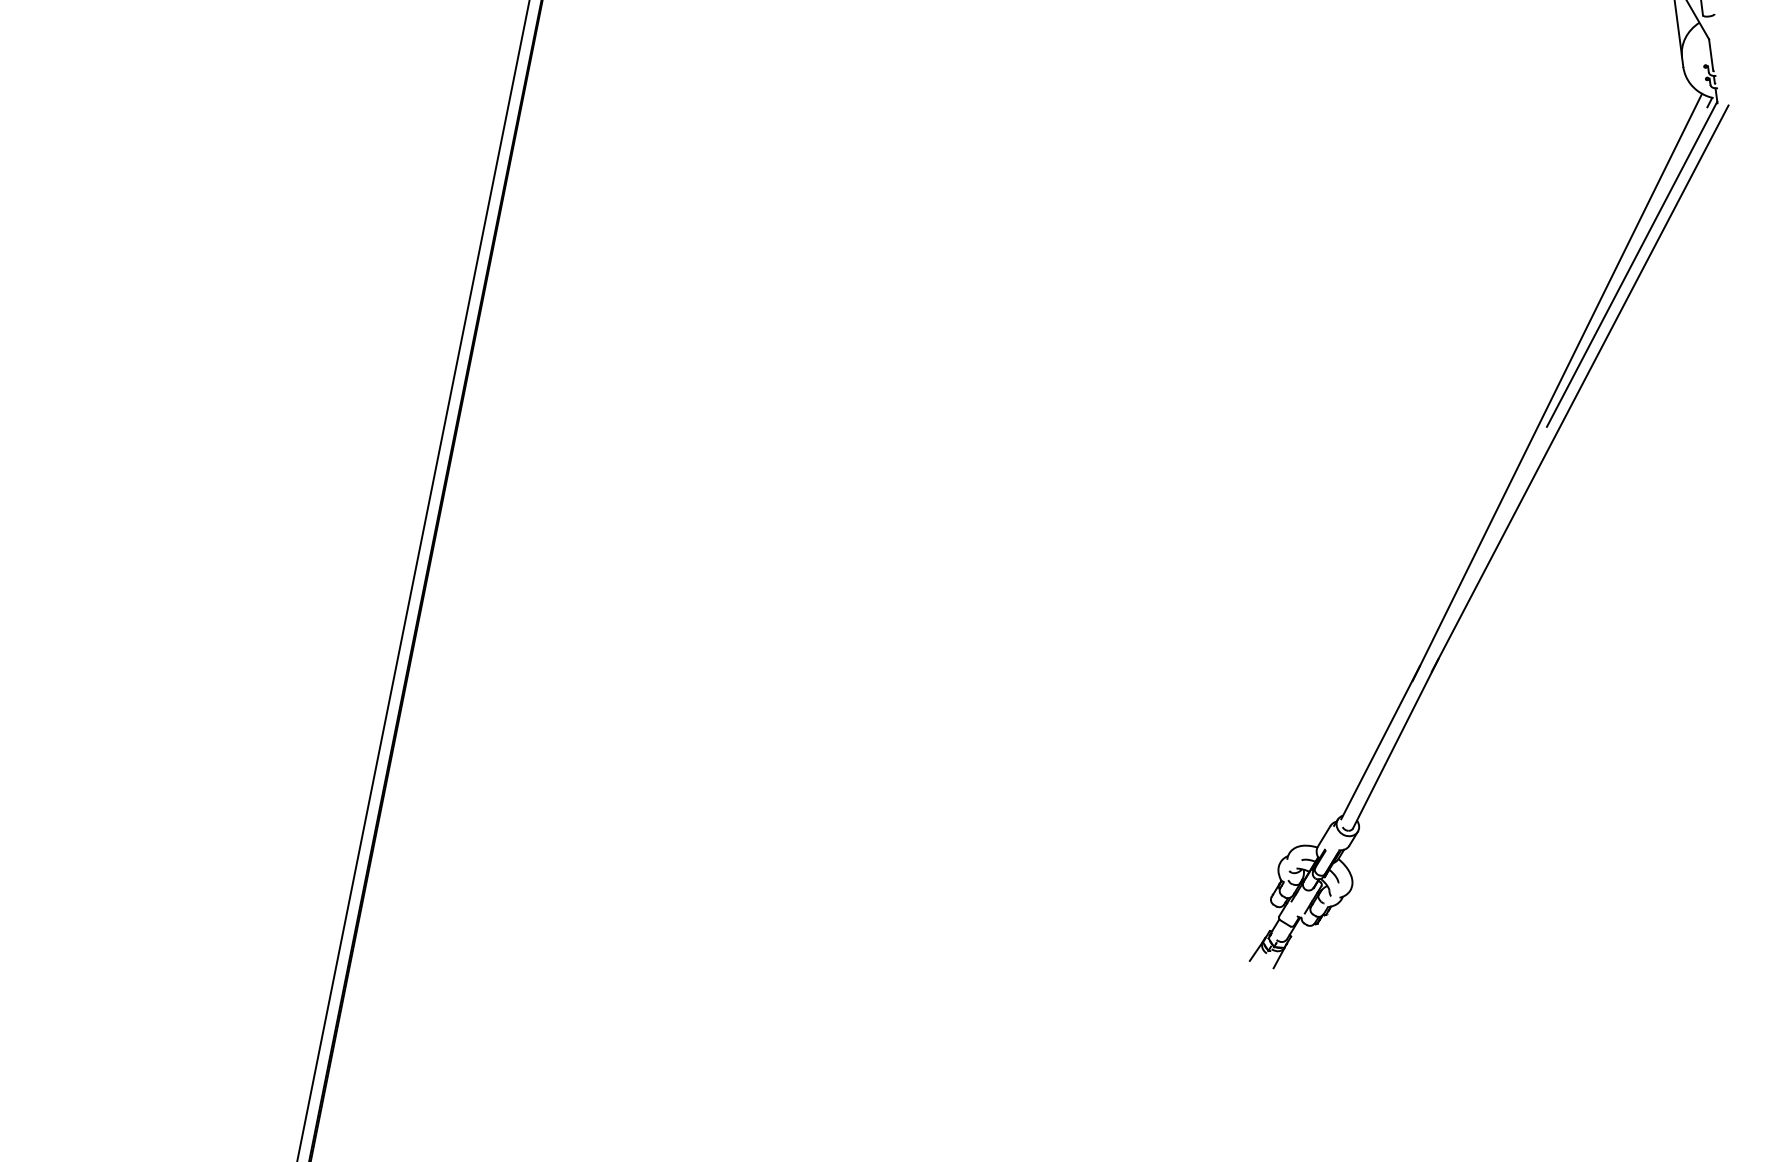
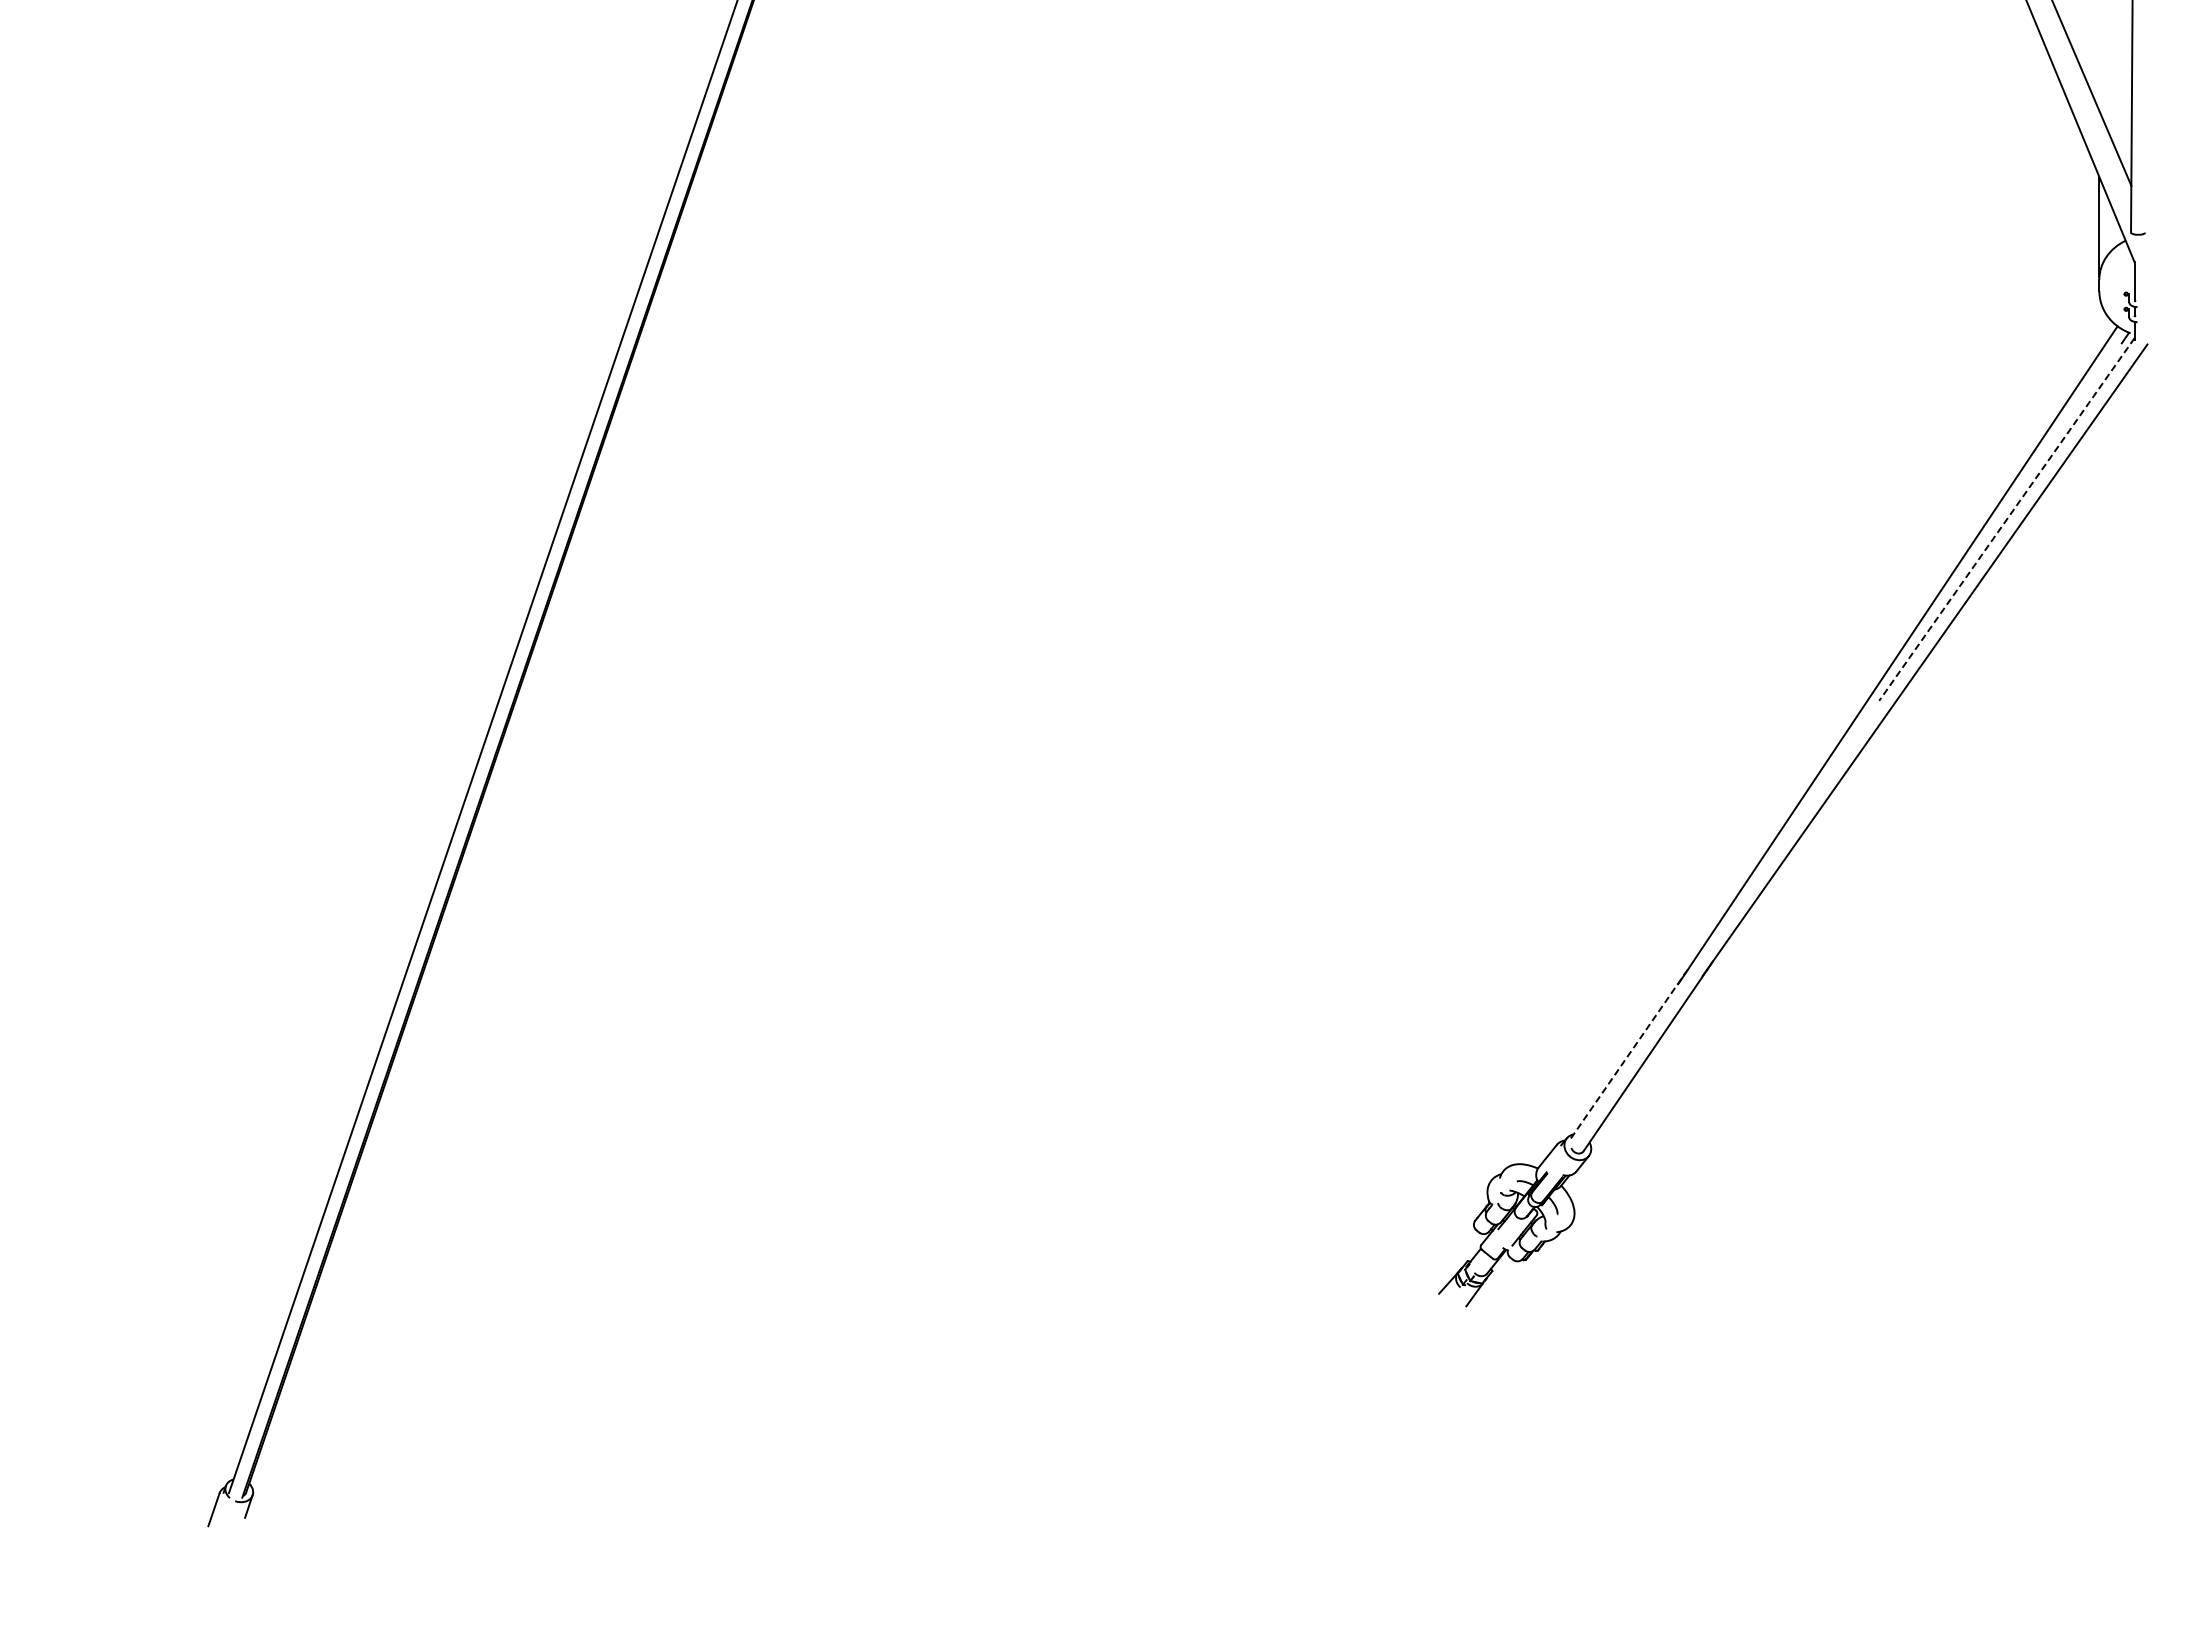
line: (1631, 264) -> (2006, 519), solid -> dashed
line: (1380, 742) -> (1630, 1052), solid -> dashed

